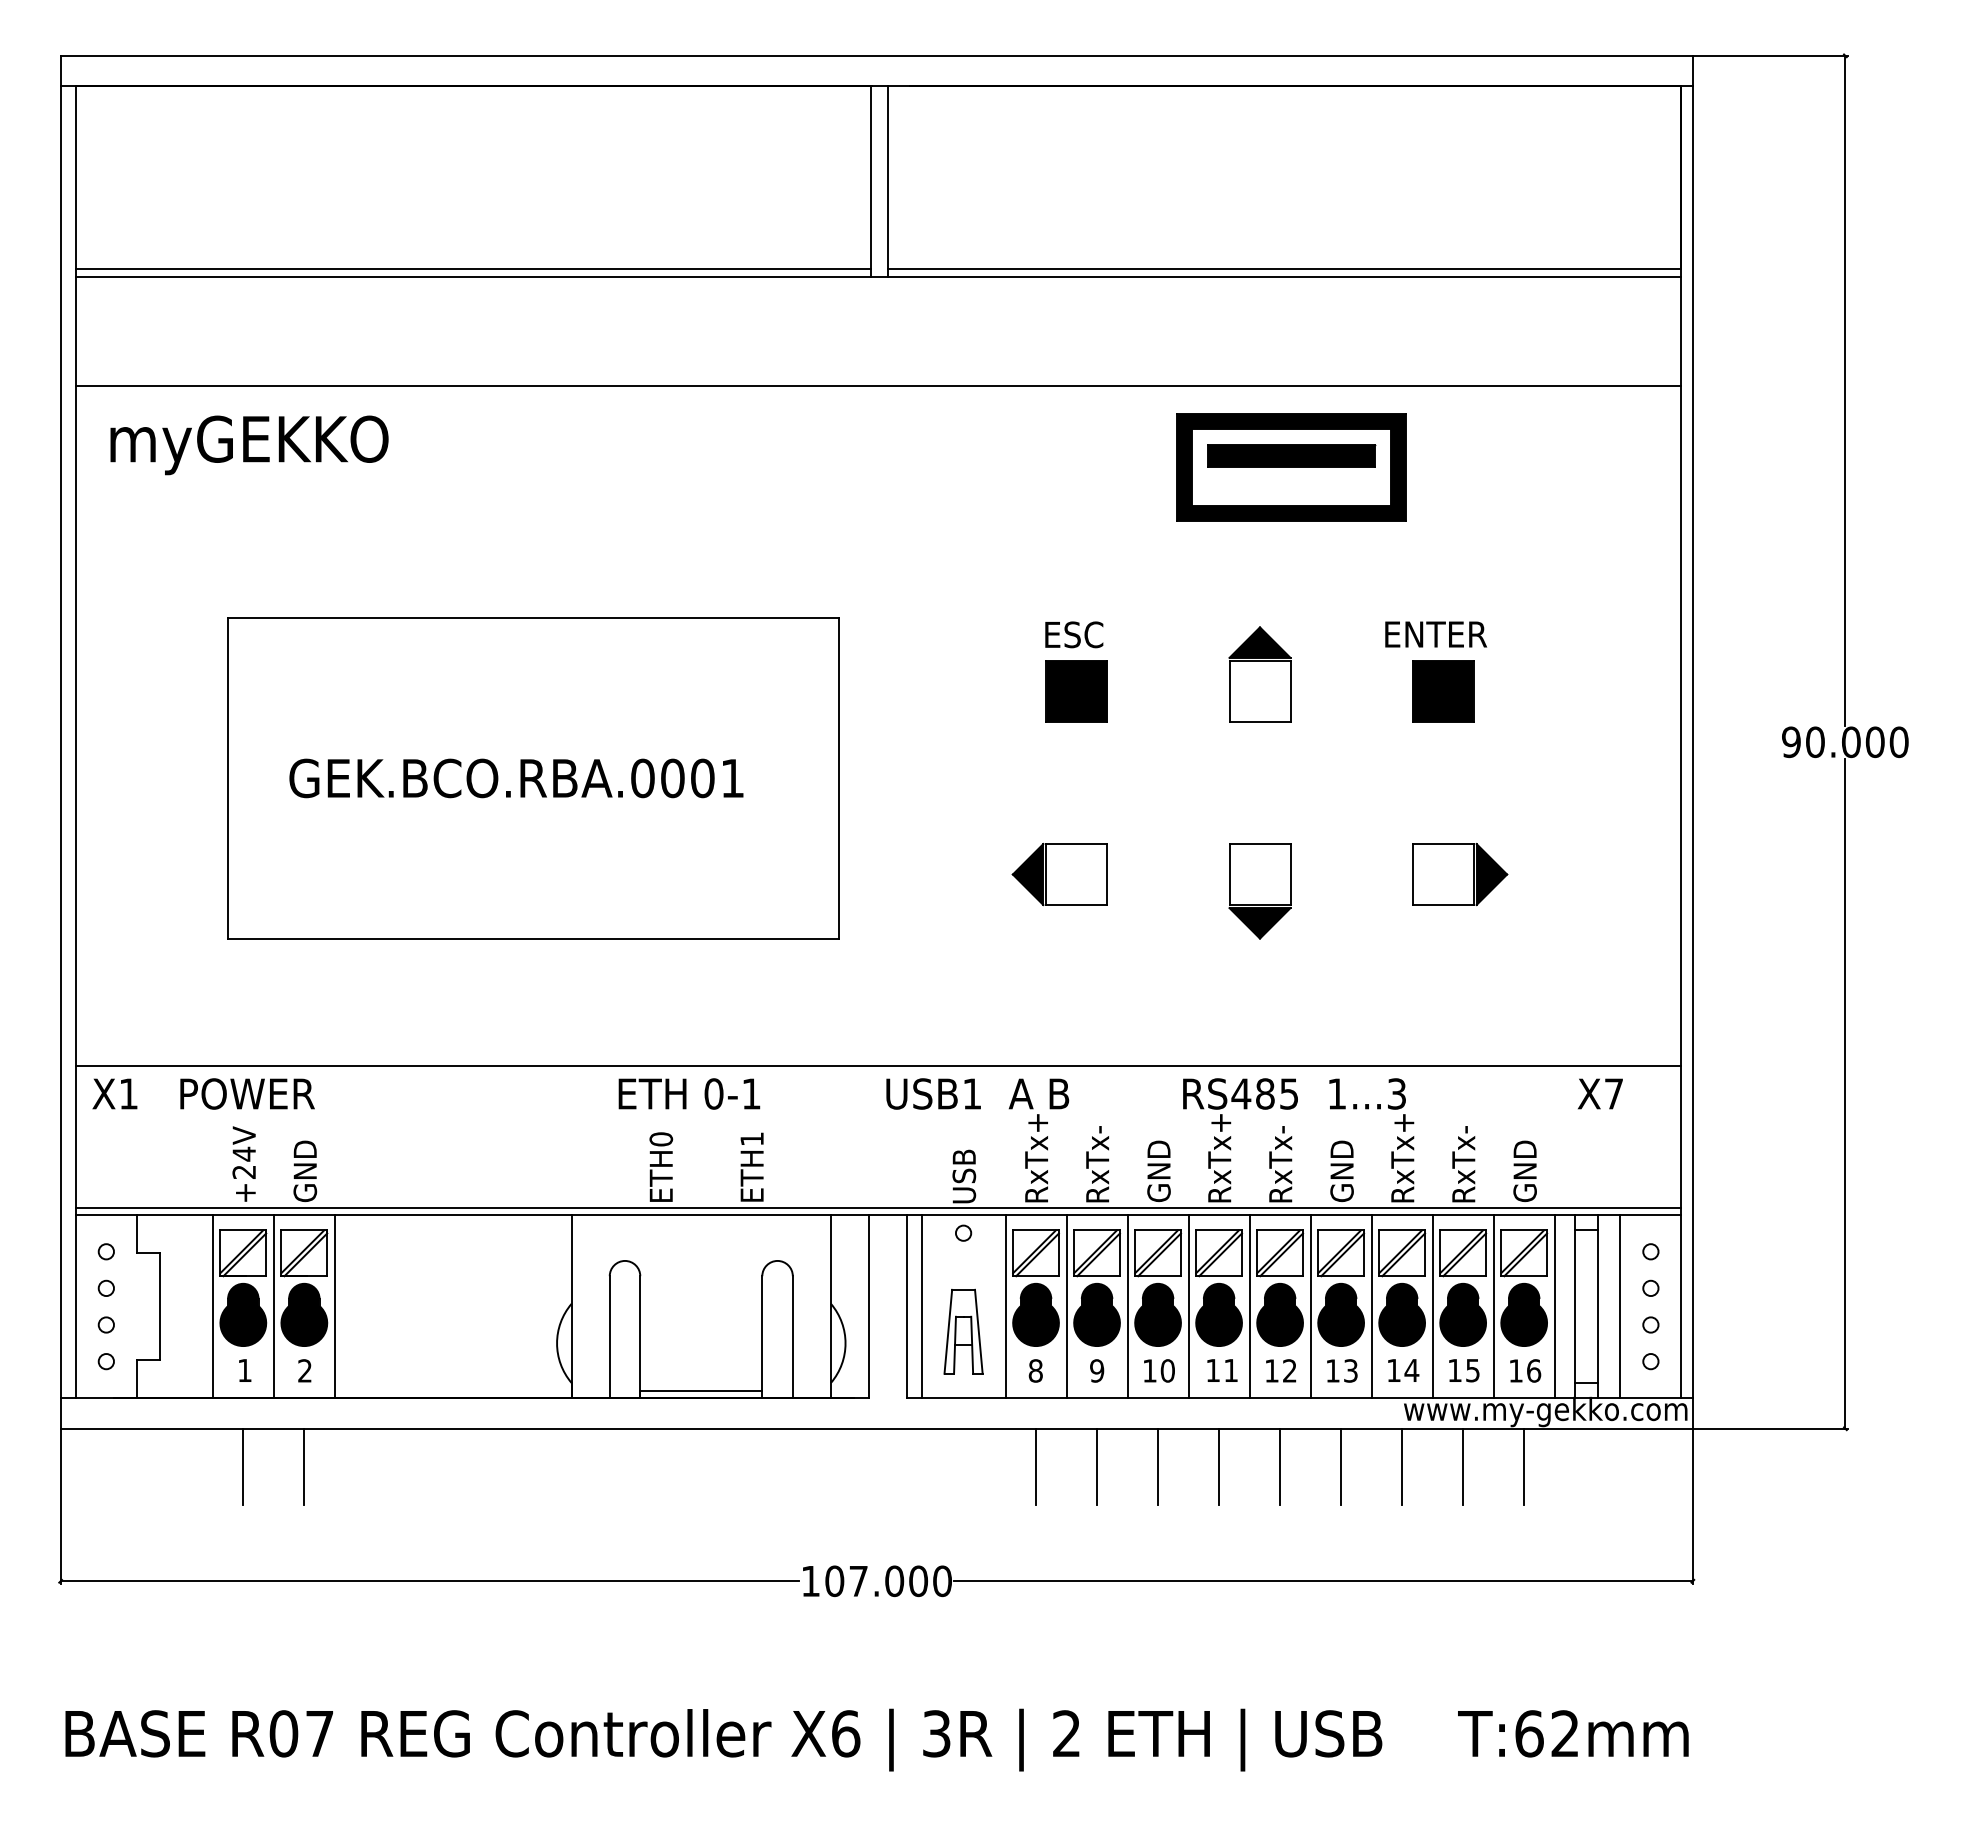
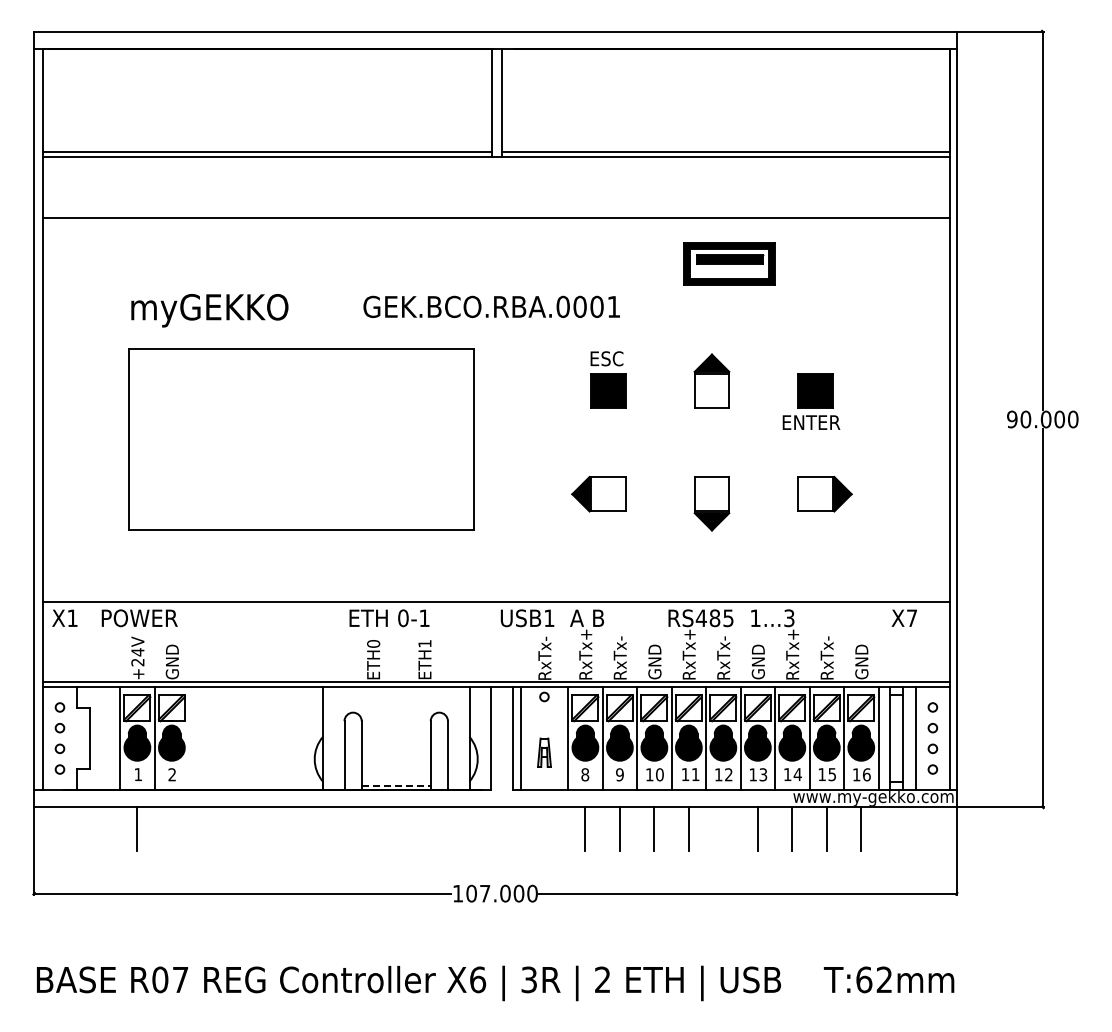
text: (248, 444) -> (209, 310), moved
part: (1290, 466) -> (729, 263), size x0.7
text: (1436, 634) -> (811, 422), moved
text: (515, 777) -> (491, 306), moved
text: (963, 1163) -> (544, 657), USB -> RxTx-
line: (335, 1306) -> (189, 738), removed
part: (963, 1331) -> (544, 752), size x0.6
line: (701, 1389) -> (396, 785), solid -> dashed
line: (303, 1465) -> (171, 828), removed
line: (1280, 1465) -> (723, 828), removed

